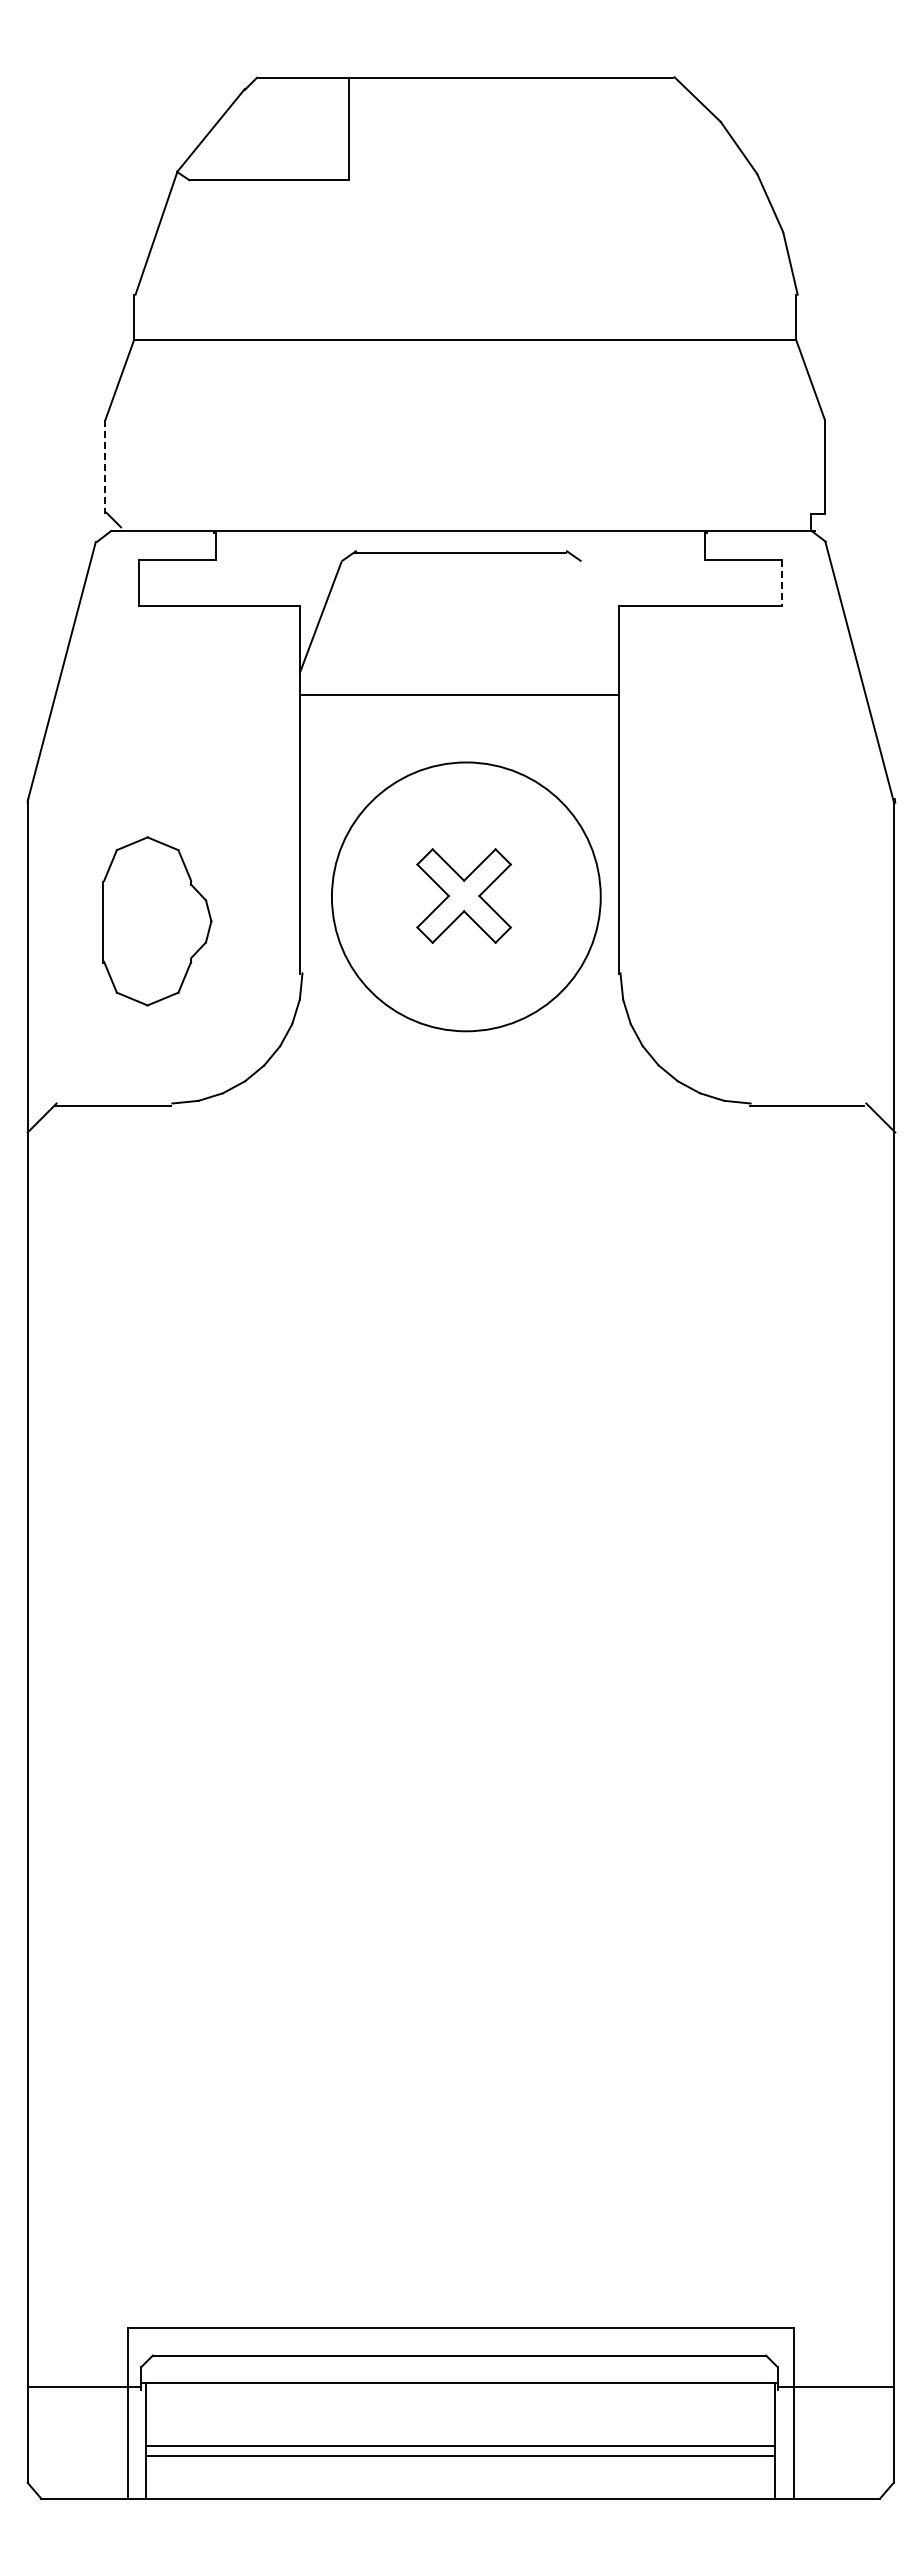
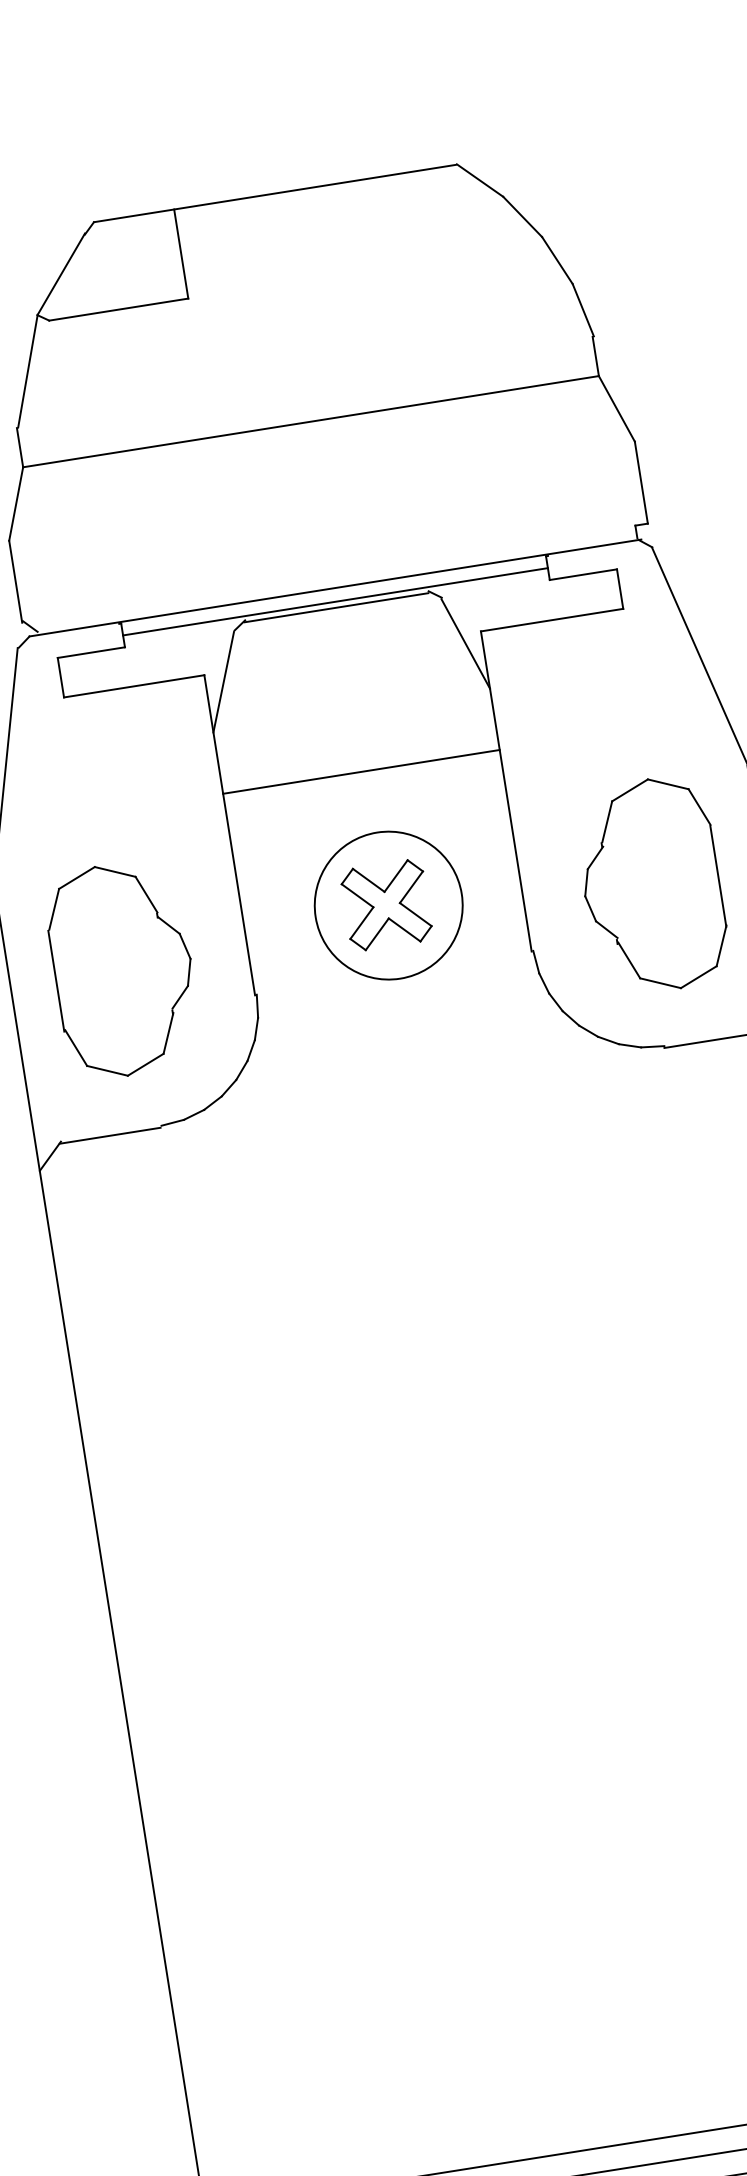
line: (105, 467) -> (15, 581), dashed -> solid
line: (460, 546) -> (335, 601), added
line: (782, 582) -> (620, 588), dashed -> solid
line: (598, 616) -> (465, 643), added
line: (459, 695) -> (361, 772), moved
circle: (466, 896) -> (388, 905), size x0.62
part: (157, 921) -> (123, 969), size x1.43
part: (764, 921) -> (651, 885), added

